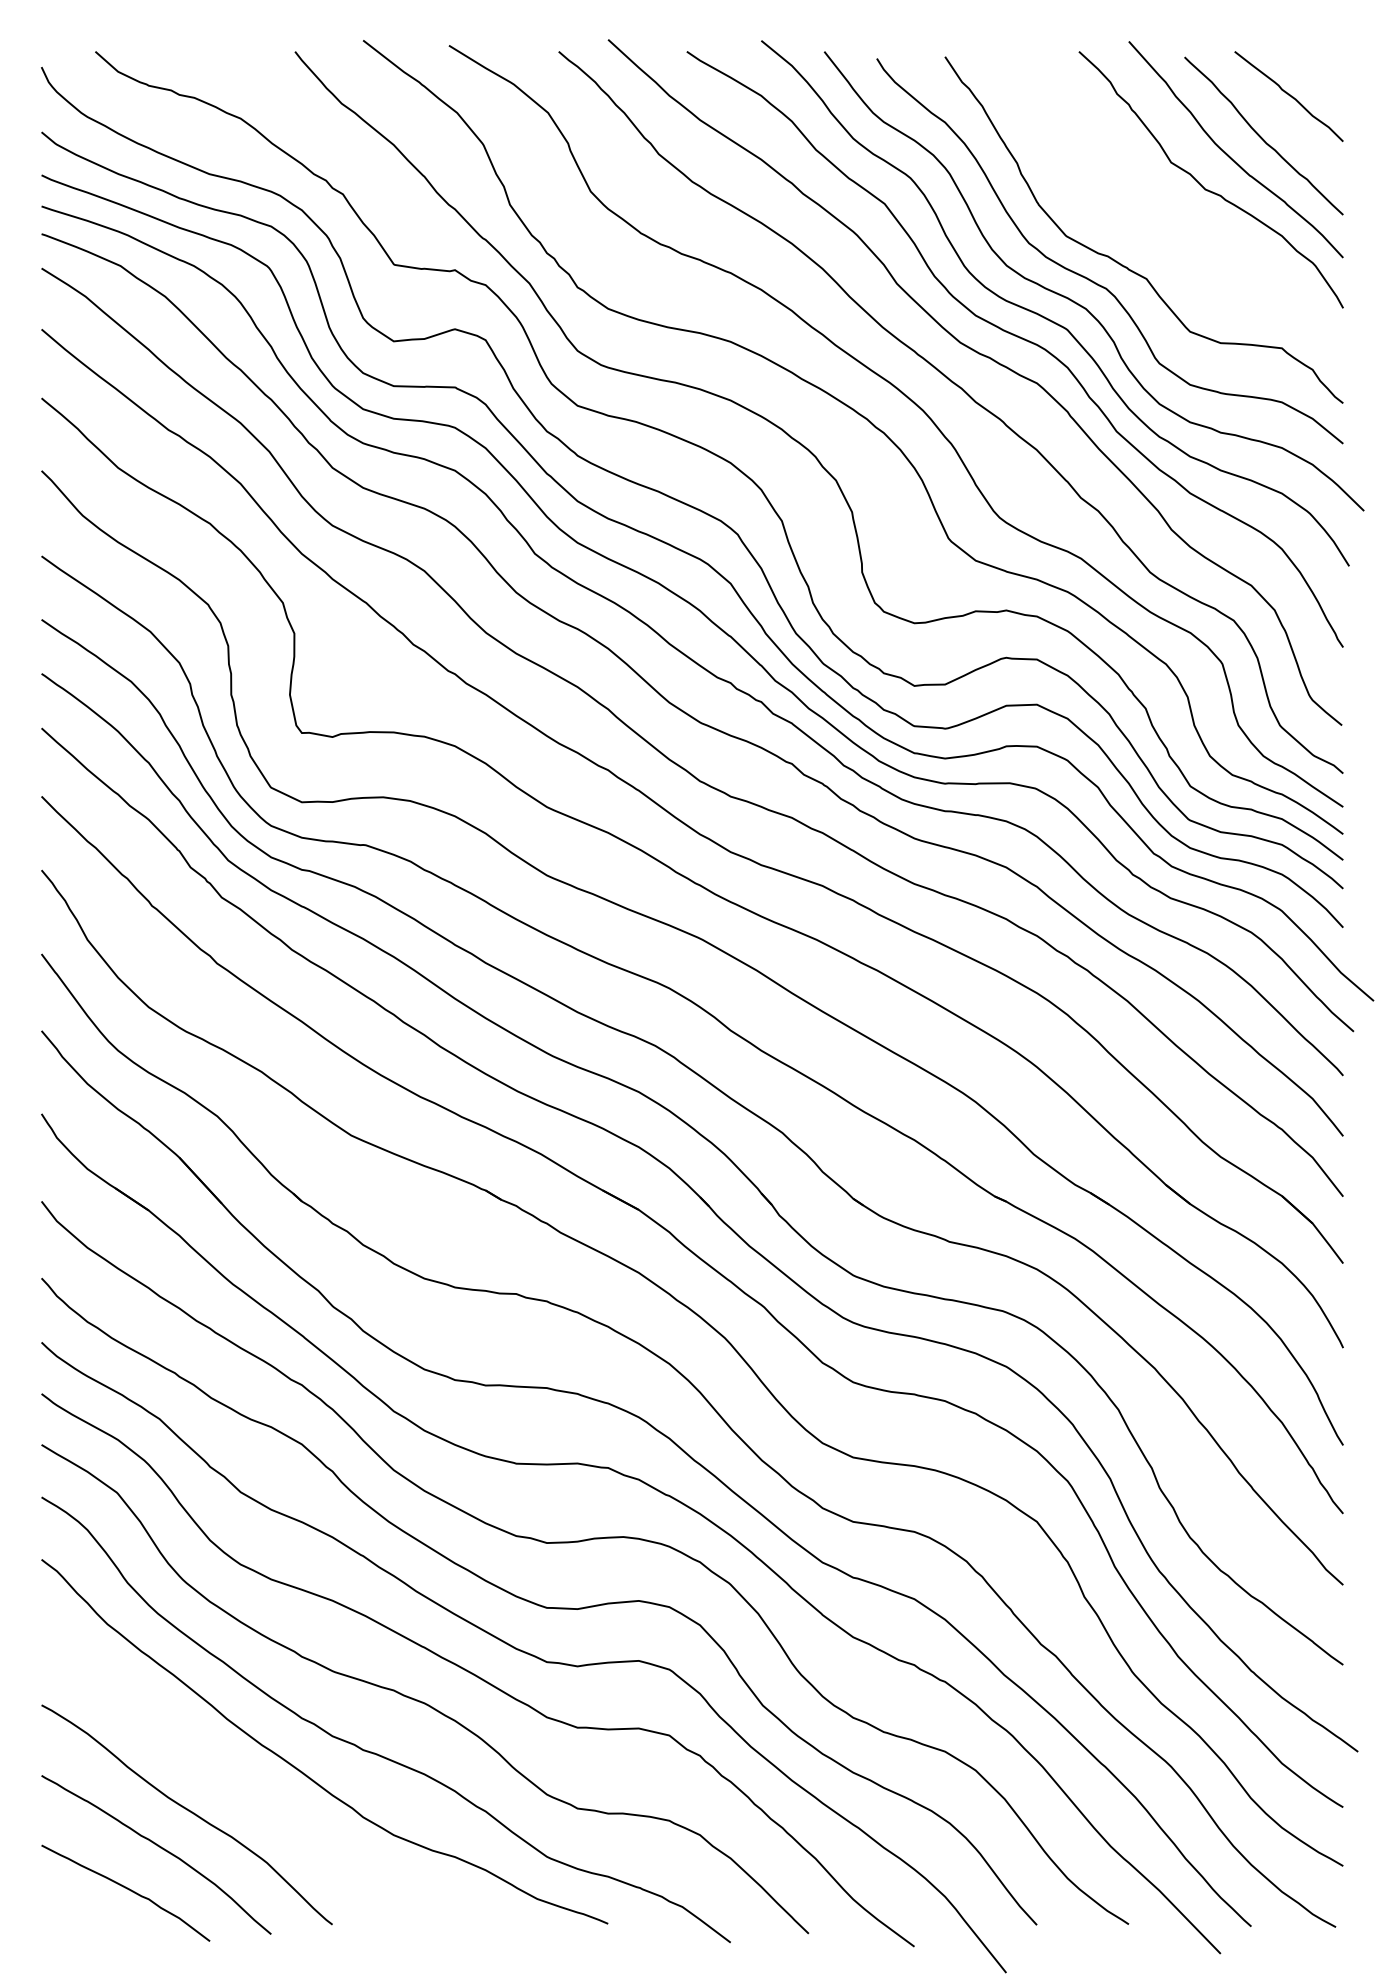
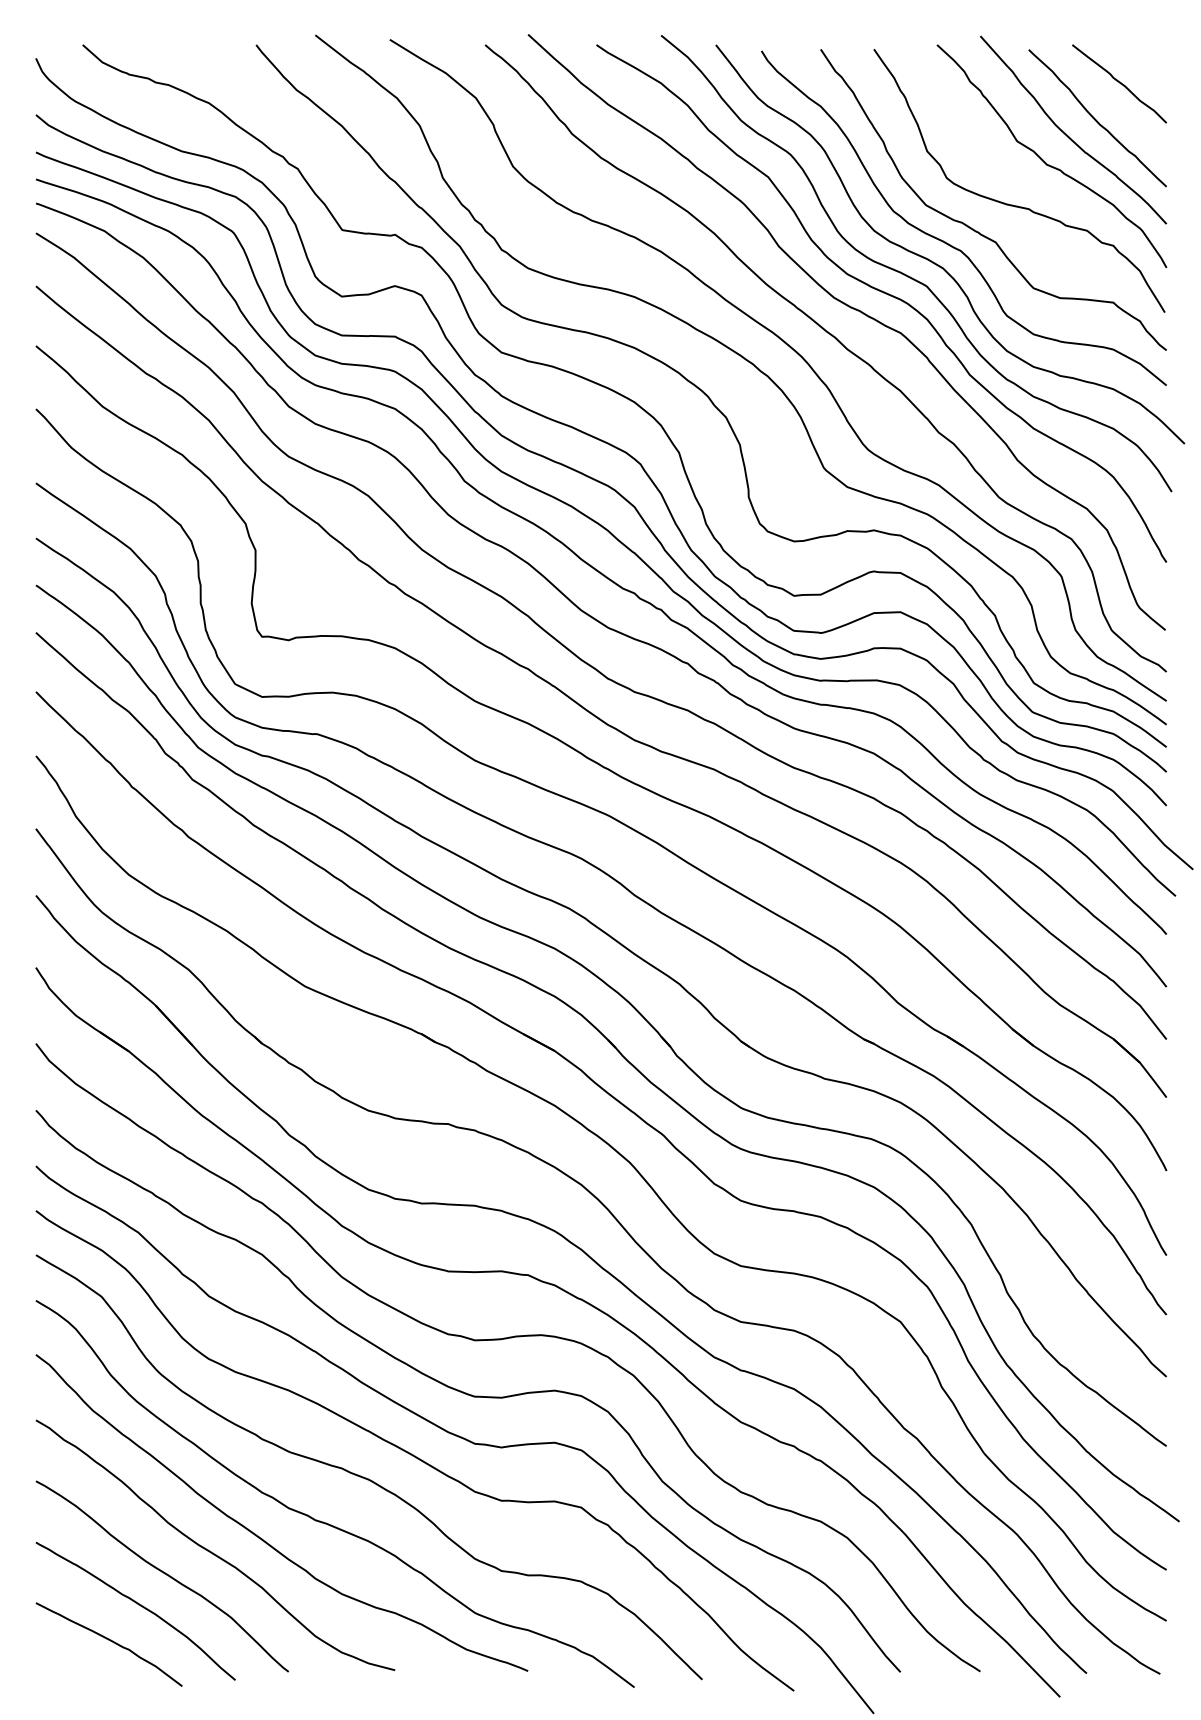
curve: (1166, 235) -> (1013, 204), added
curve: (244, 1786) -> (212, 1551), added

